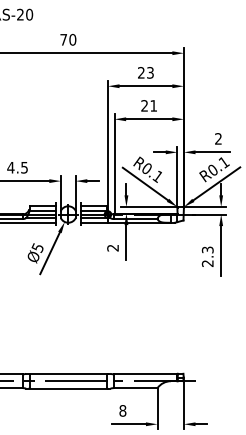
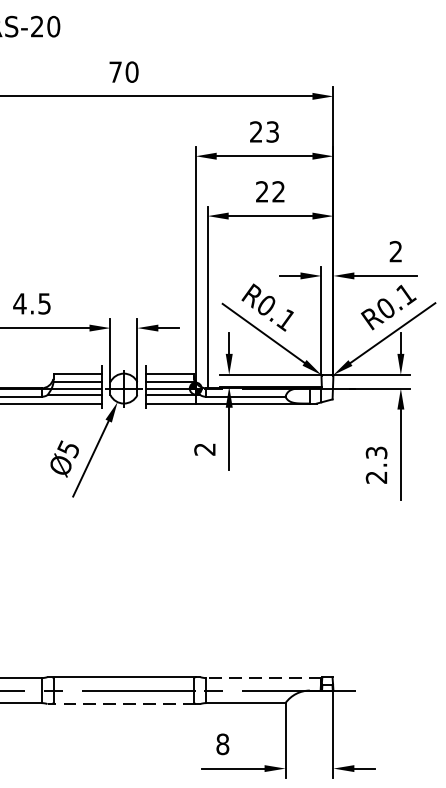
text: (153, 105) -> (278, 191), 21 -> 22
line: (145, 374) -> (263, 678), solid -> dashed
line: (67, 388) -> (122, 703), solid -> dashed

